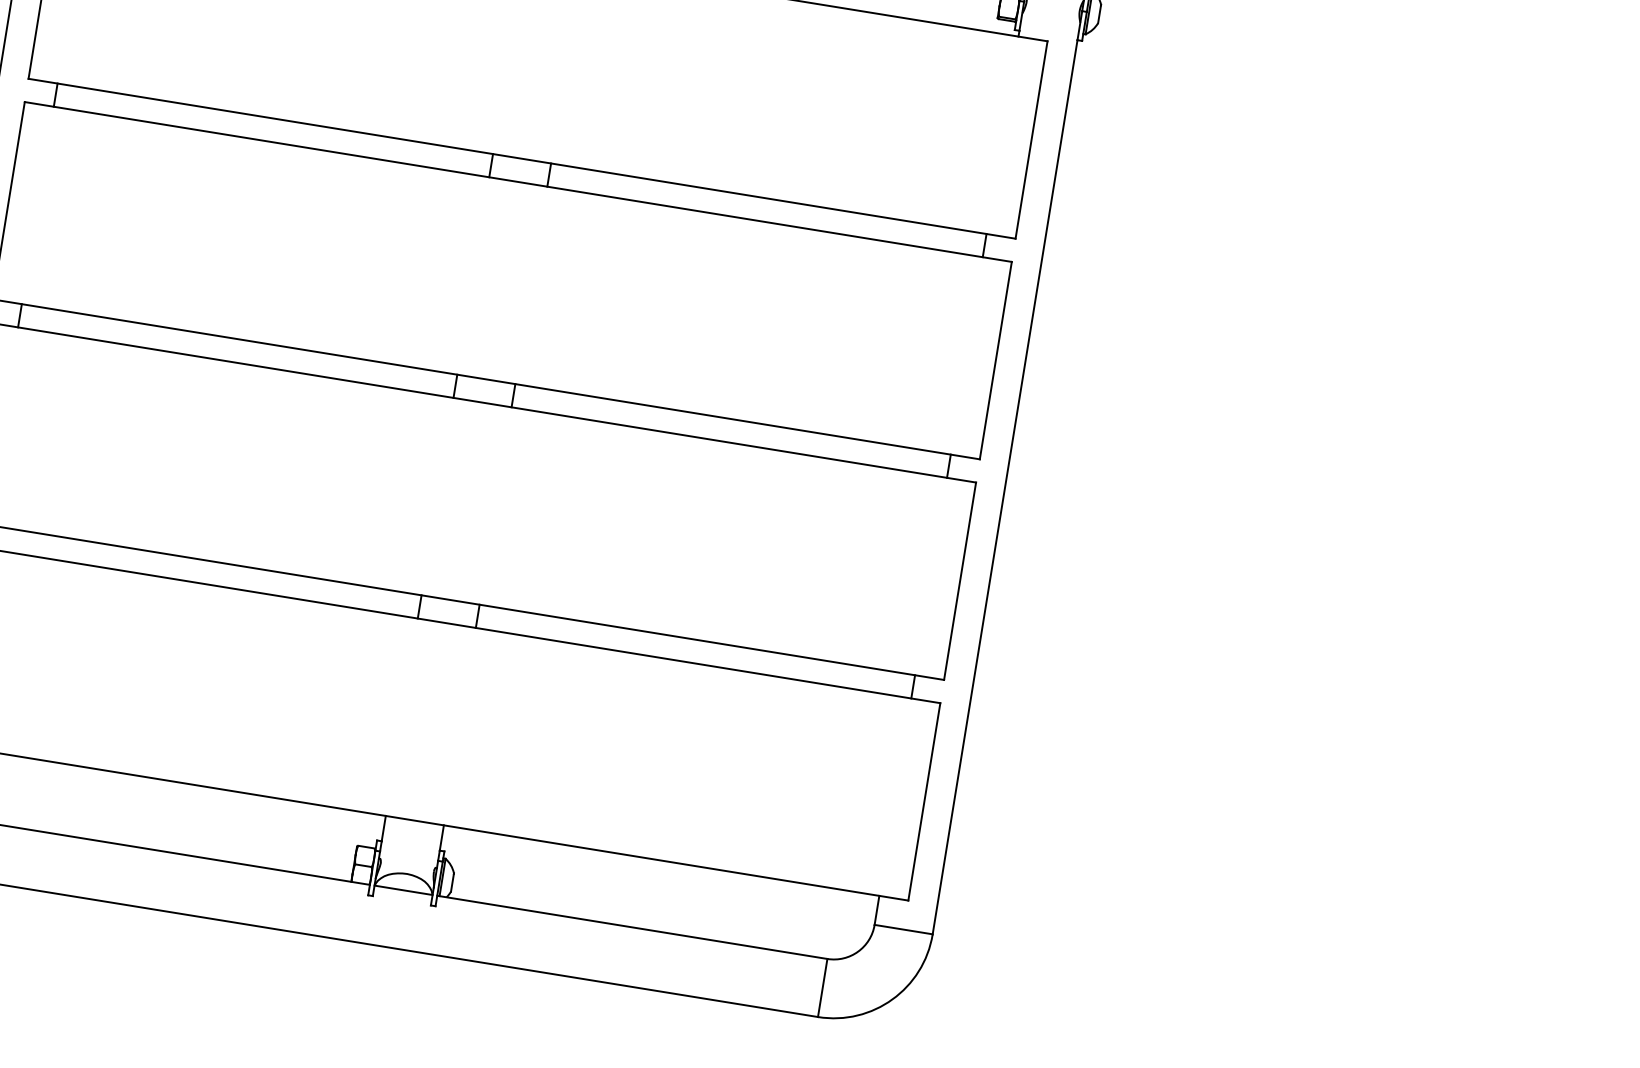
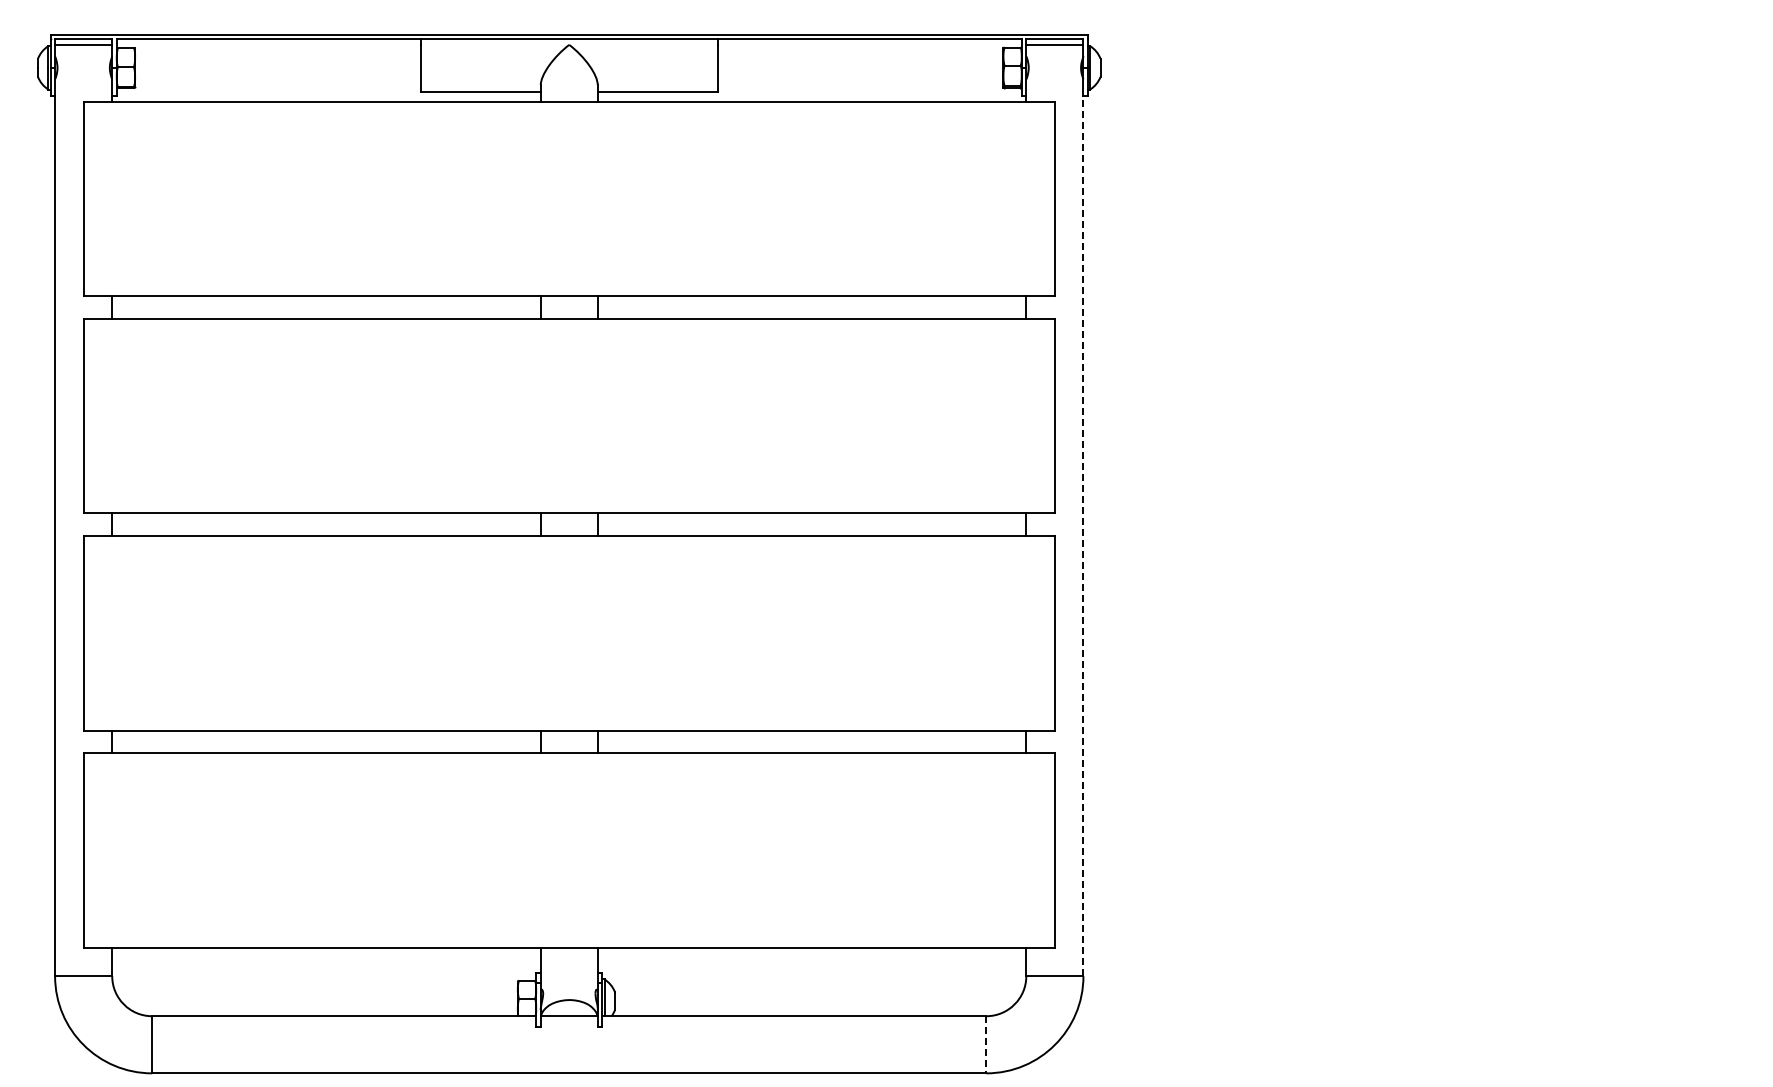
line: (1005, 487) -> (1083, 536), solid -> dashed
line: (822, 987) -> (986, 1044), solid -> dashed

